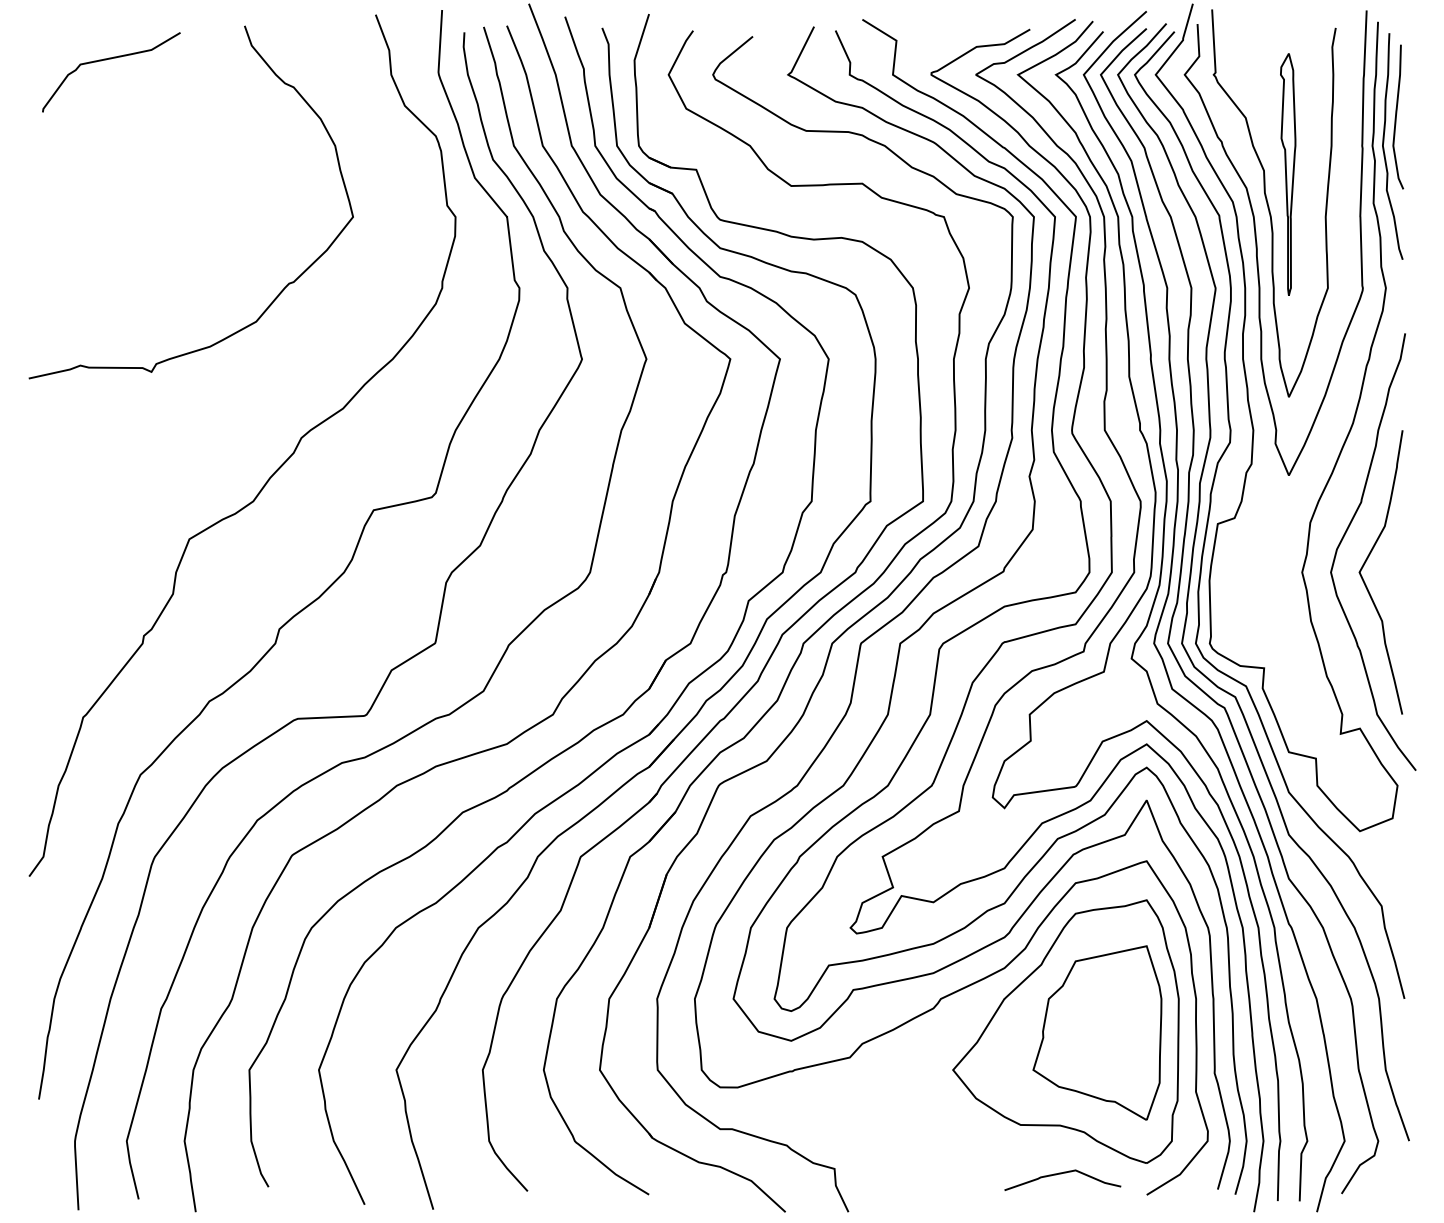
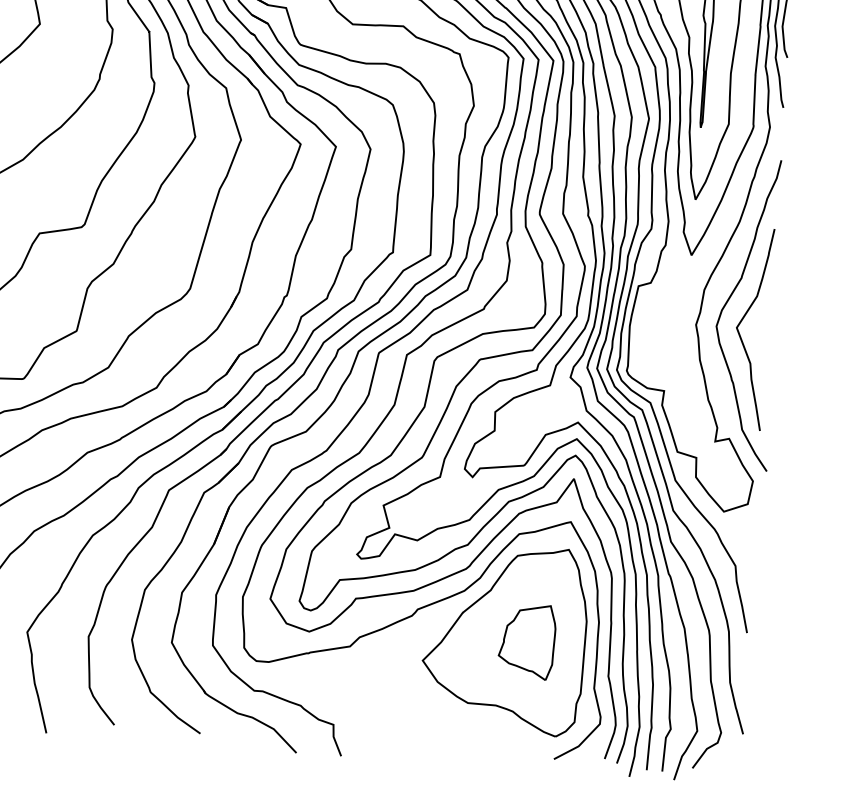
part: (1097, 1032) -> (527, 641), size x0.6
curve: (1061, 1174) -> (494, 740), removed

